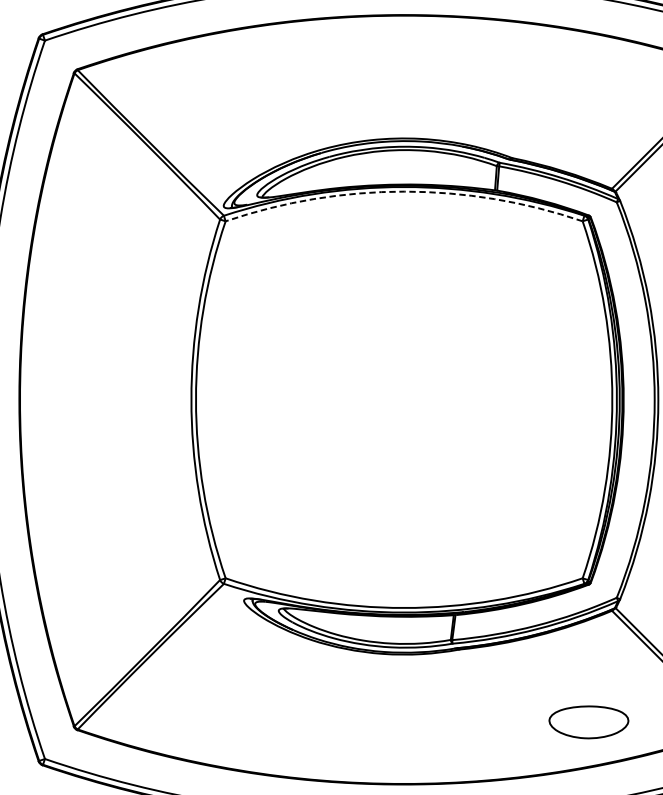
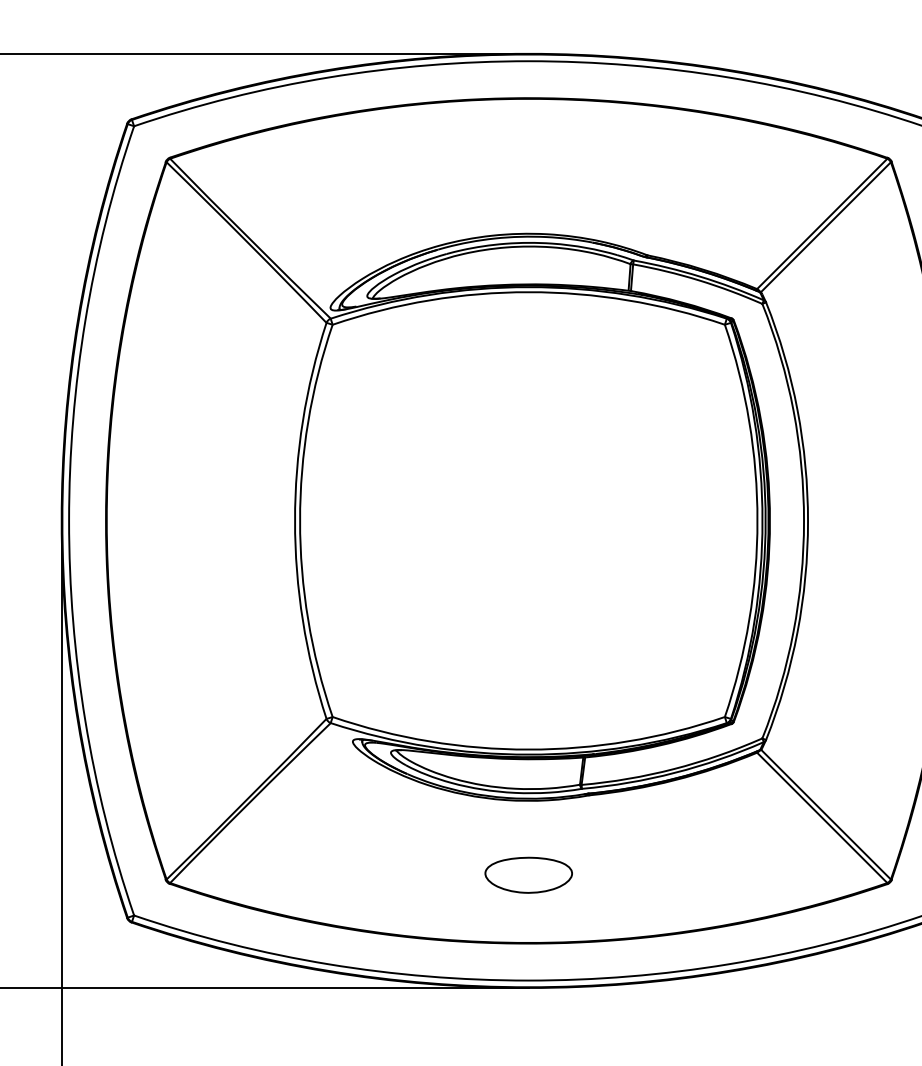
arc: (403, 191) -> (528, 292), dashed -> solid
part: (588, 721) -> (528, 874), moved

